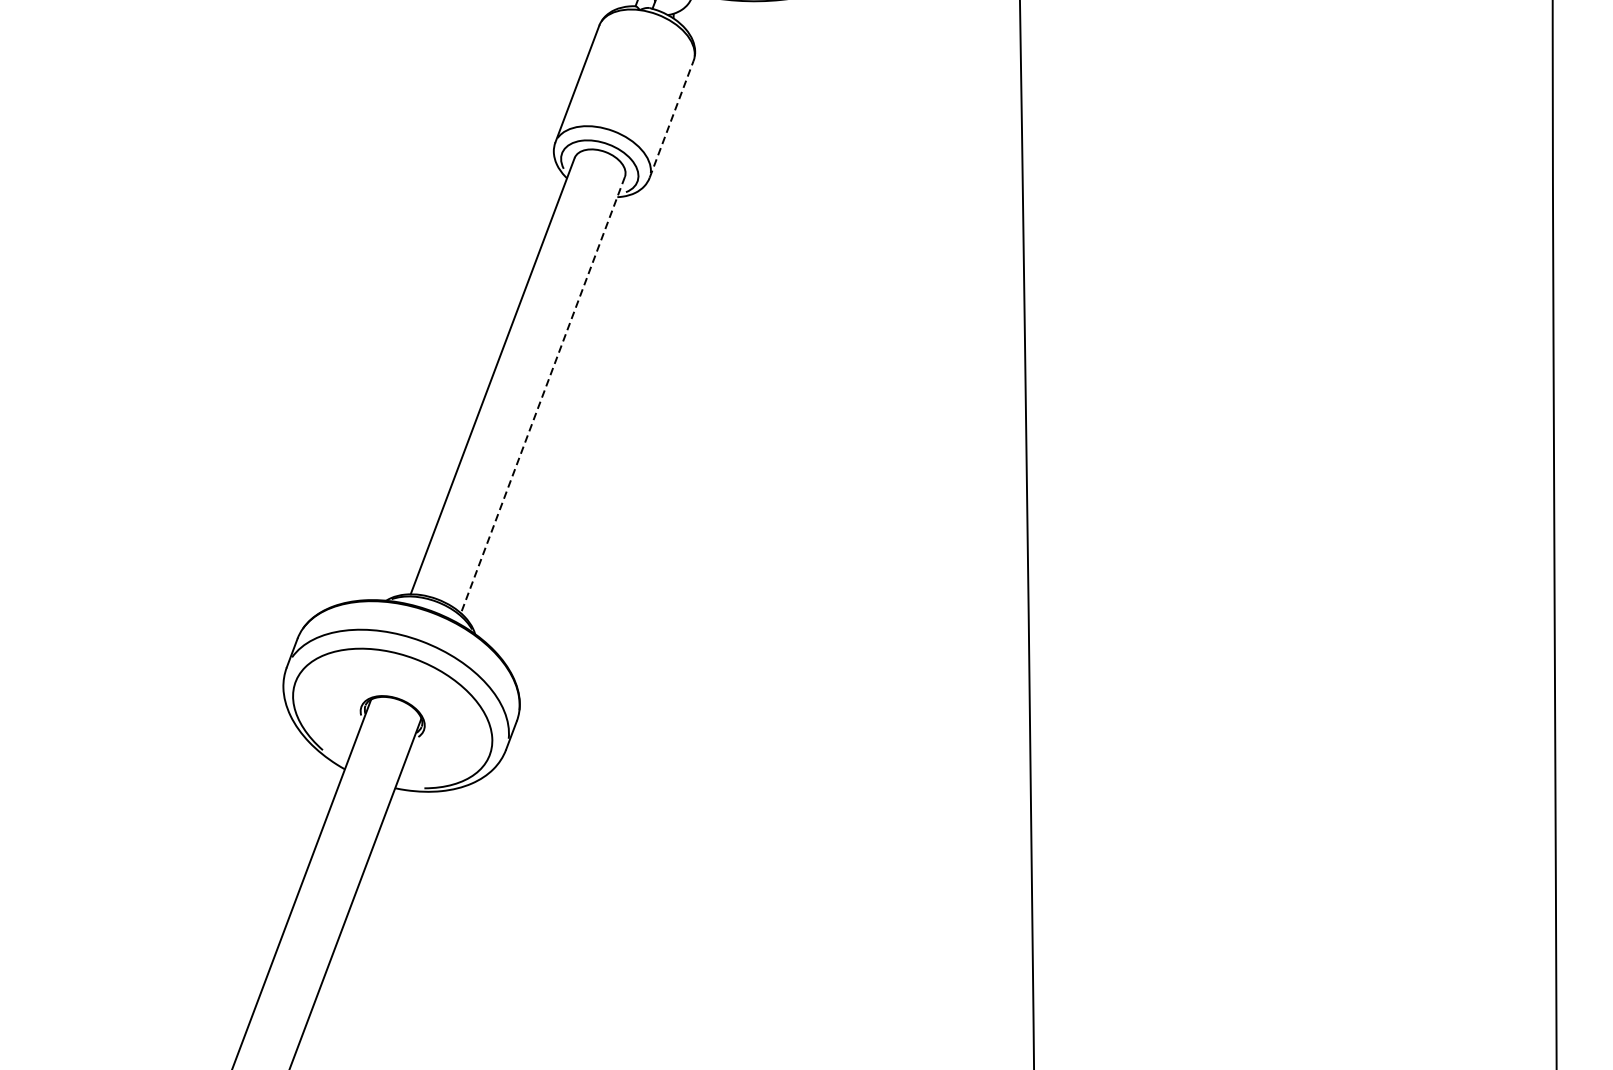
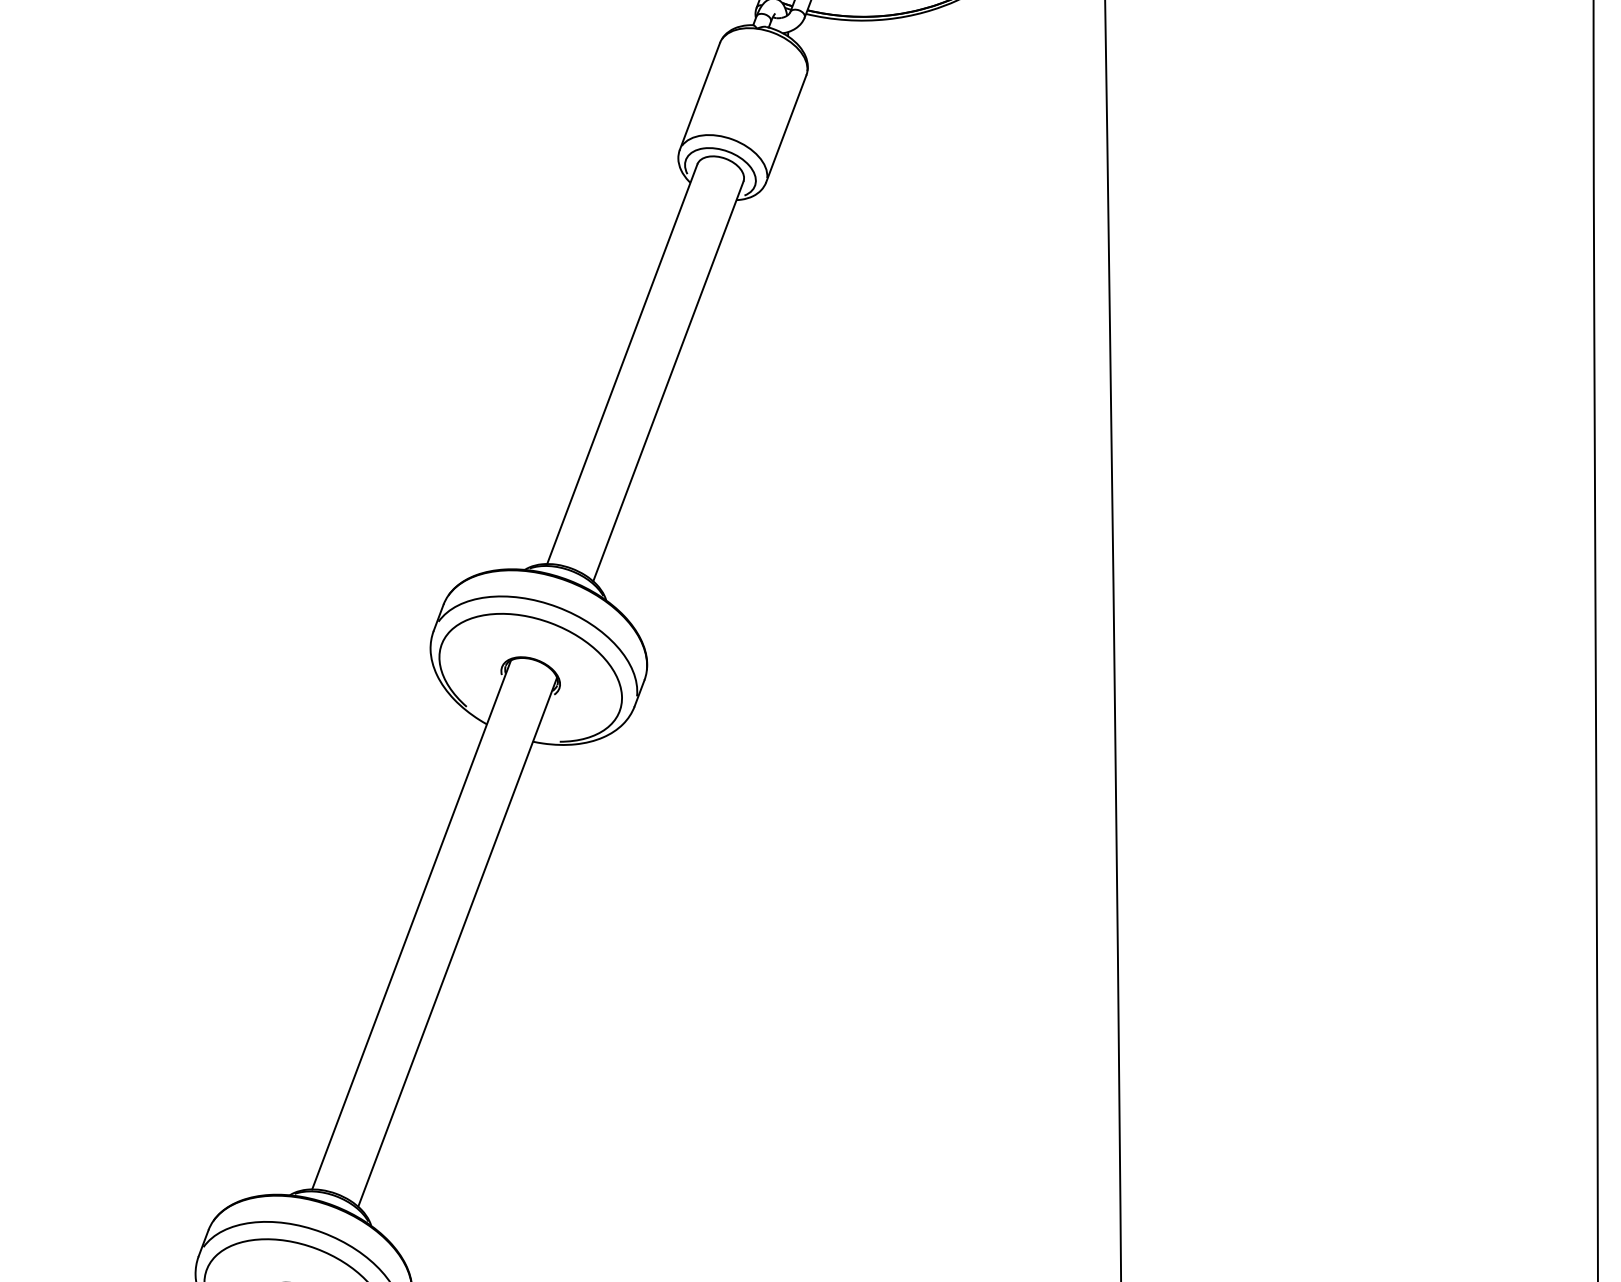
line: (671, 119) -> (786, 128), dashed -> solid
line: (543, 395) -> (668, 381), dashed -> solid

